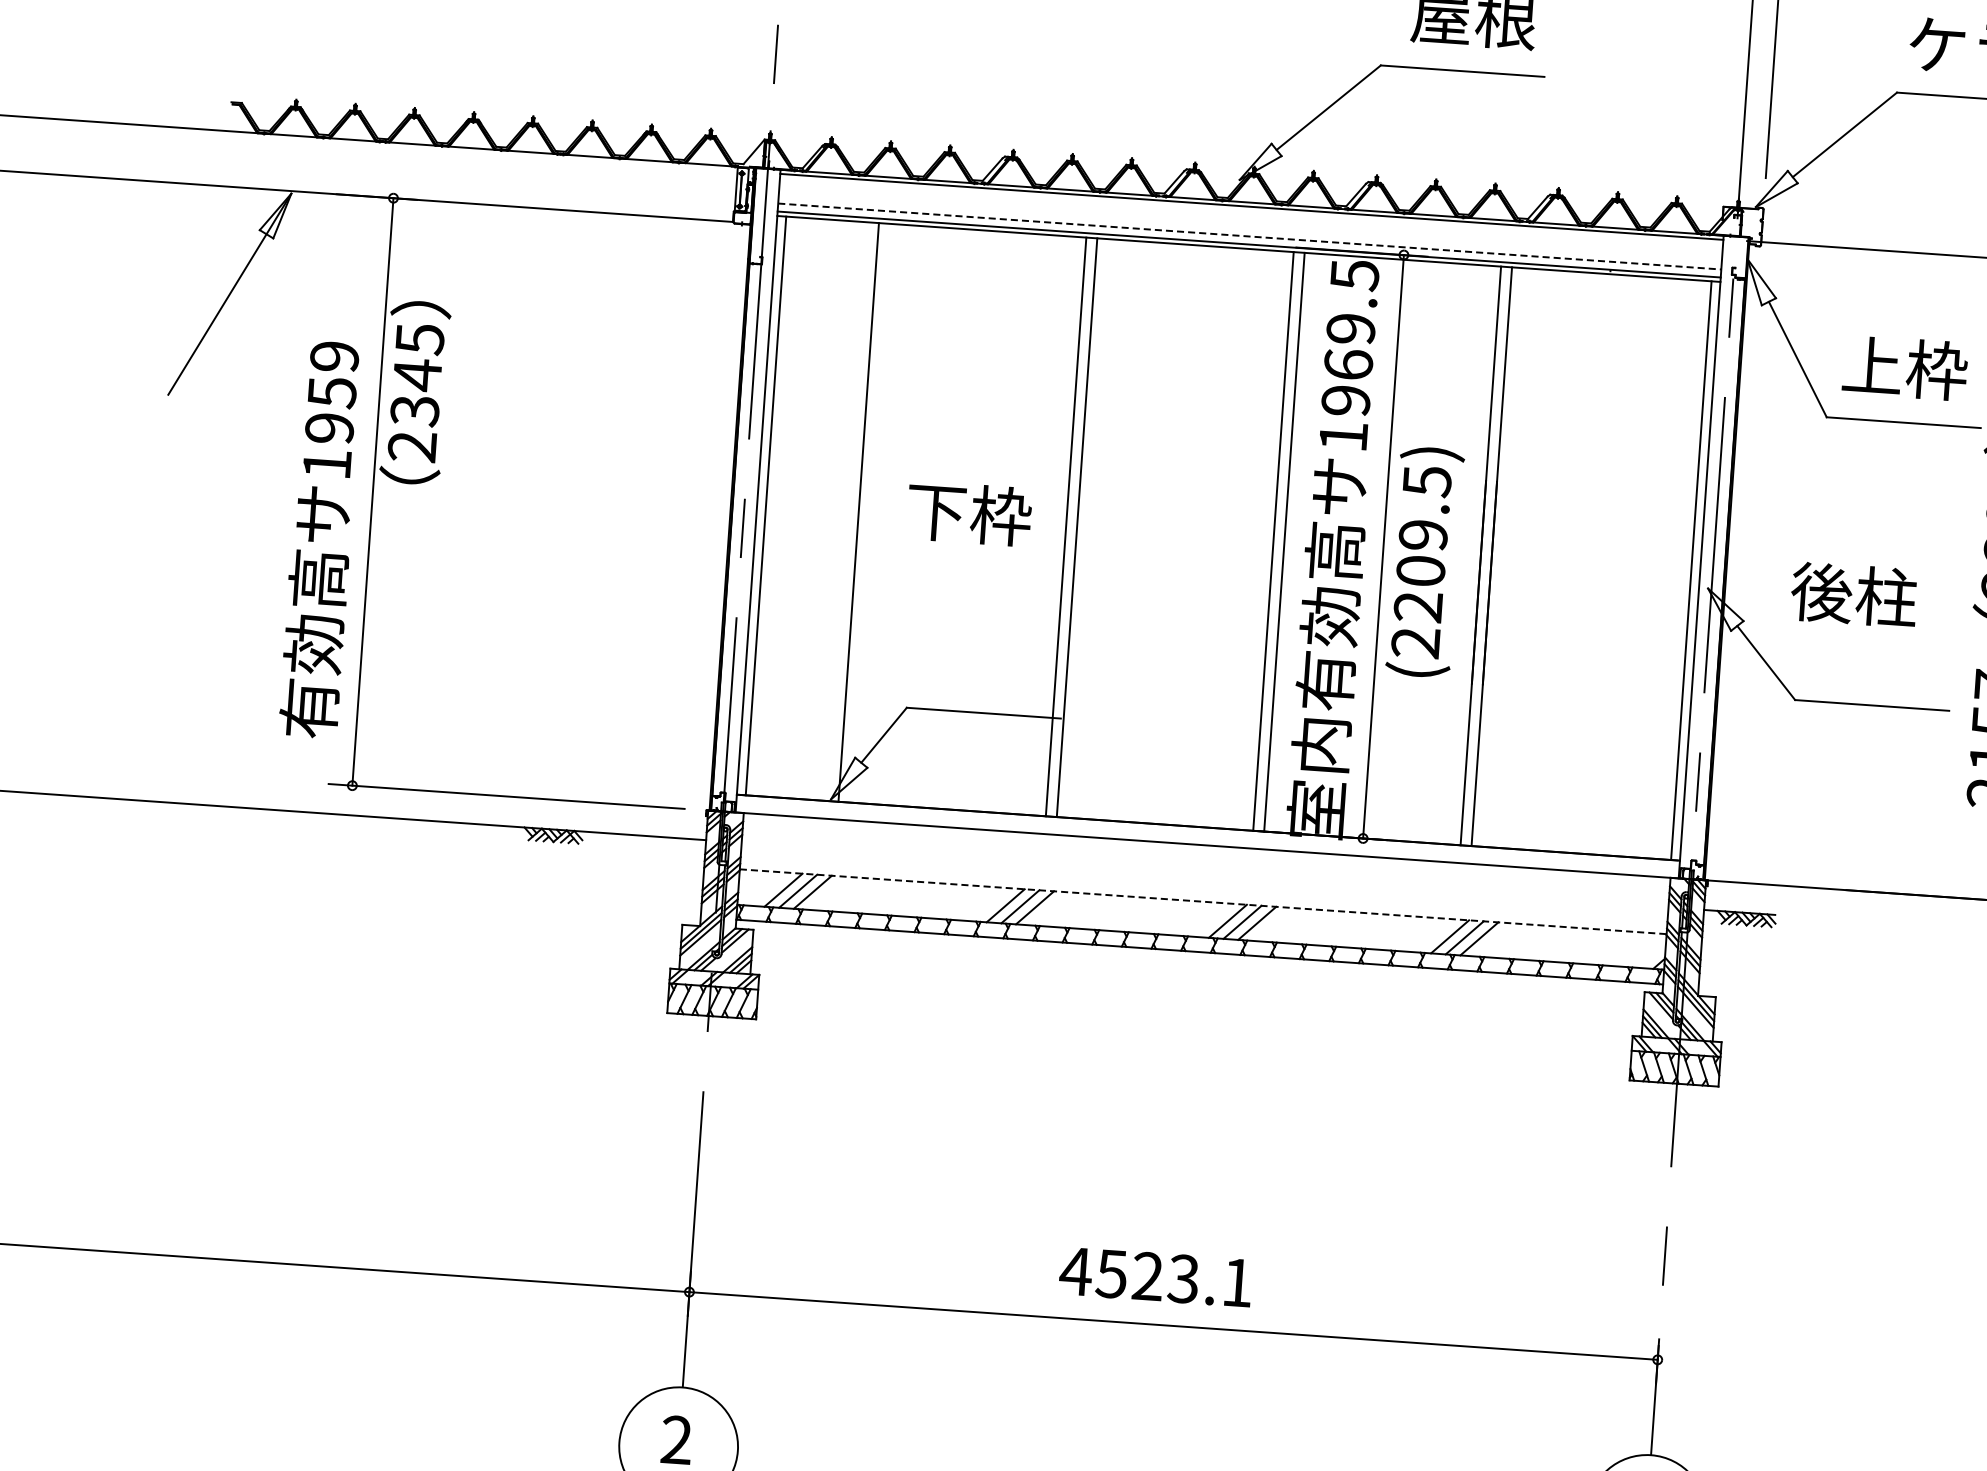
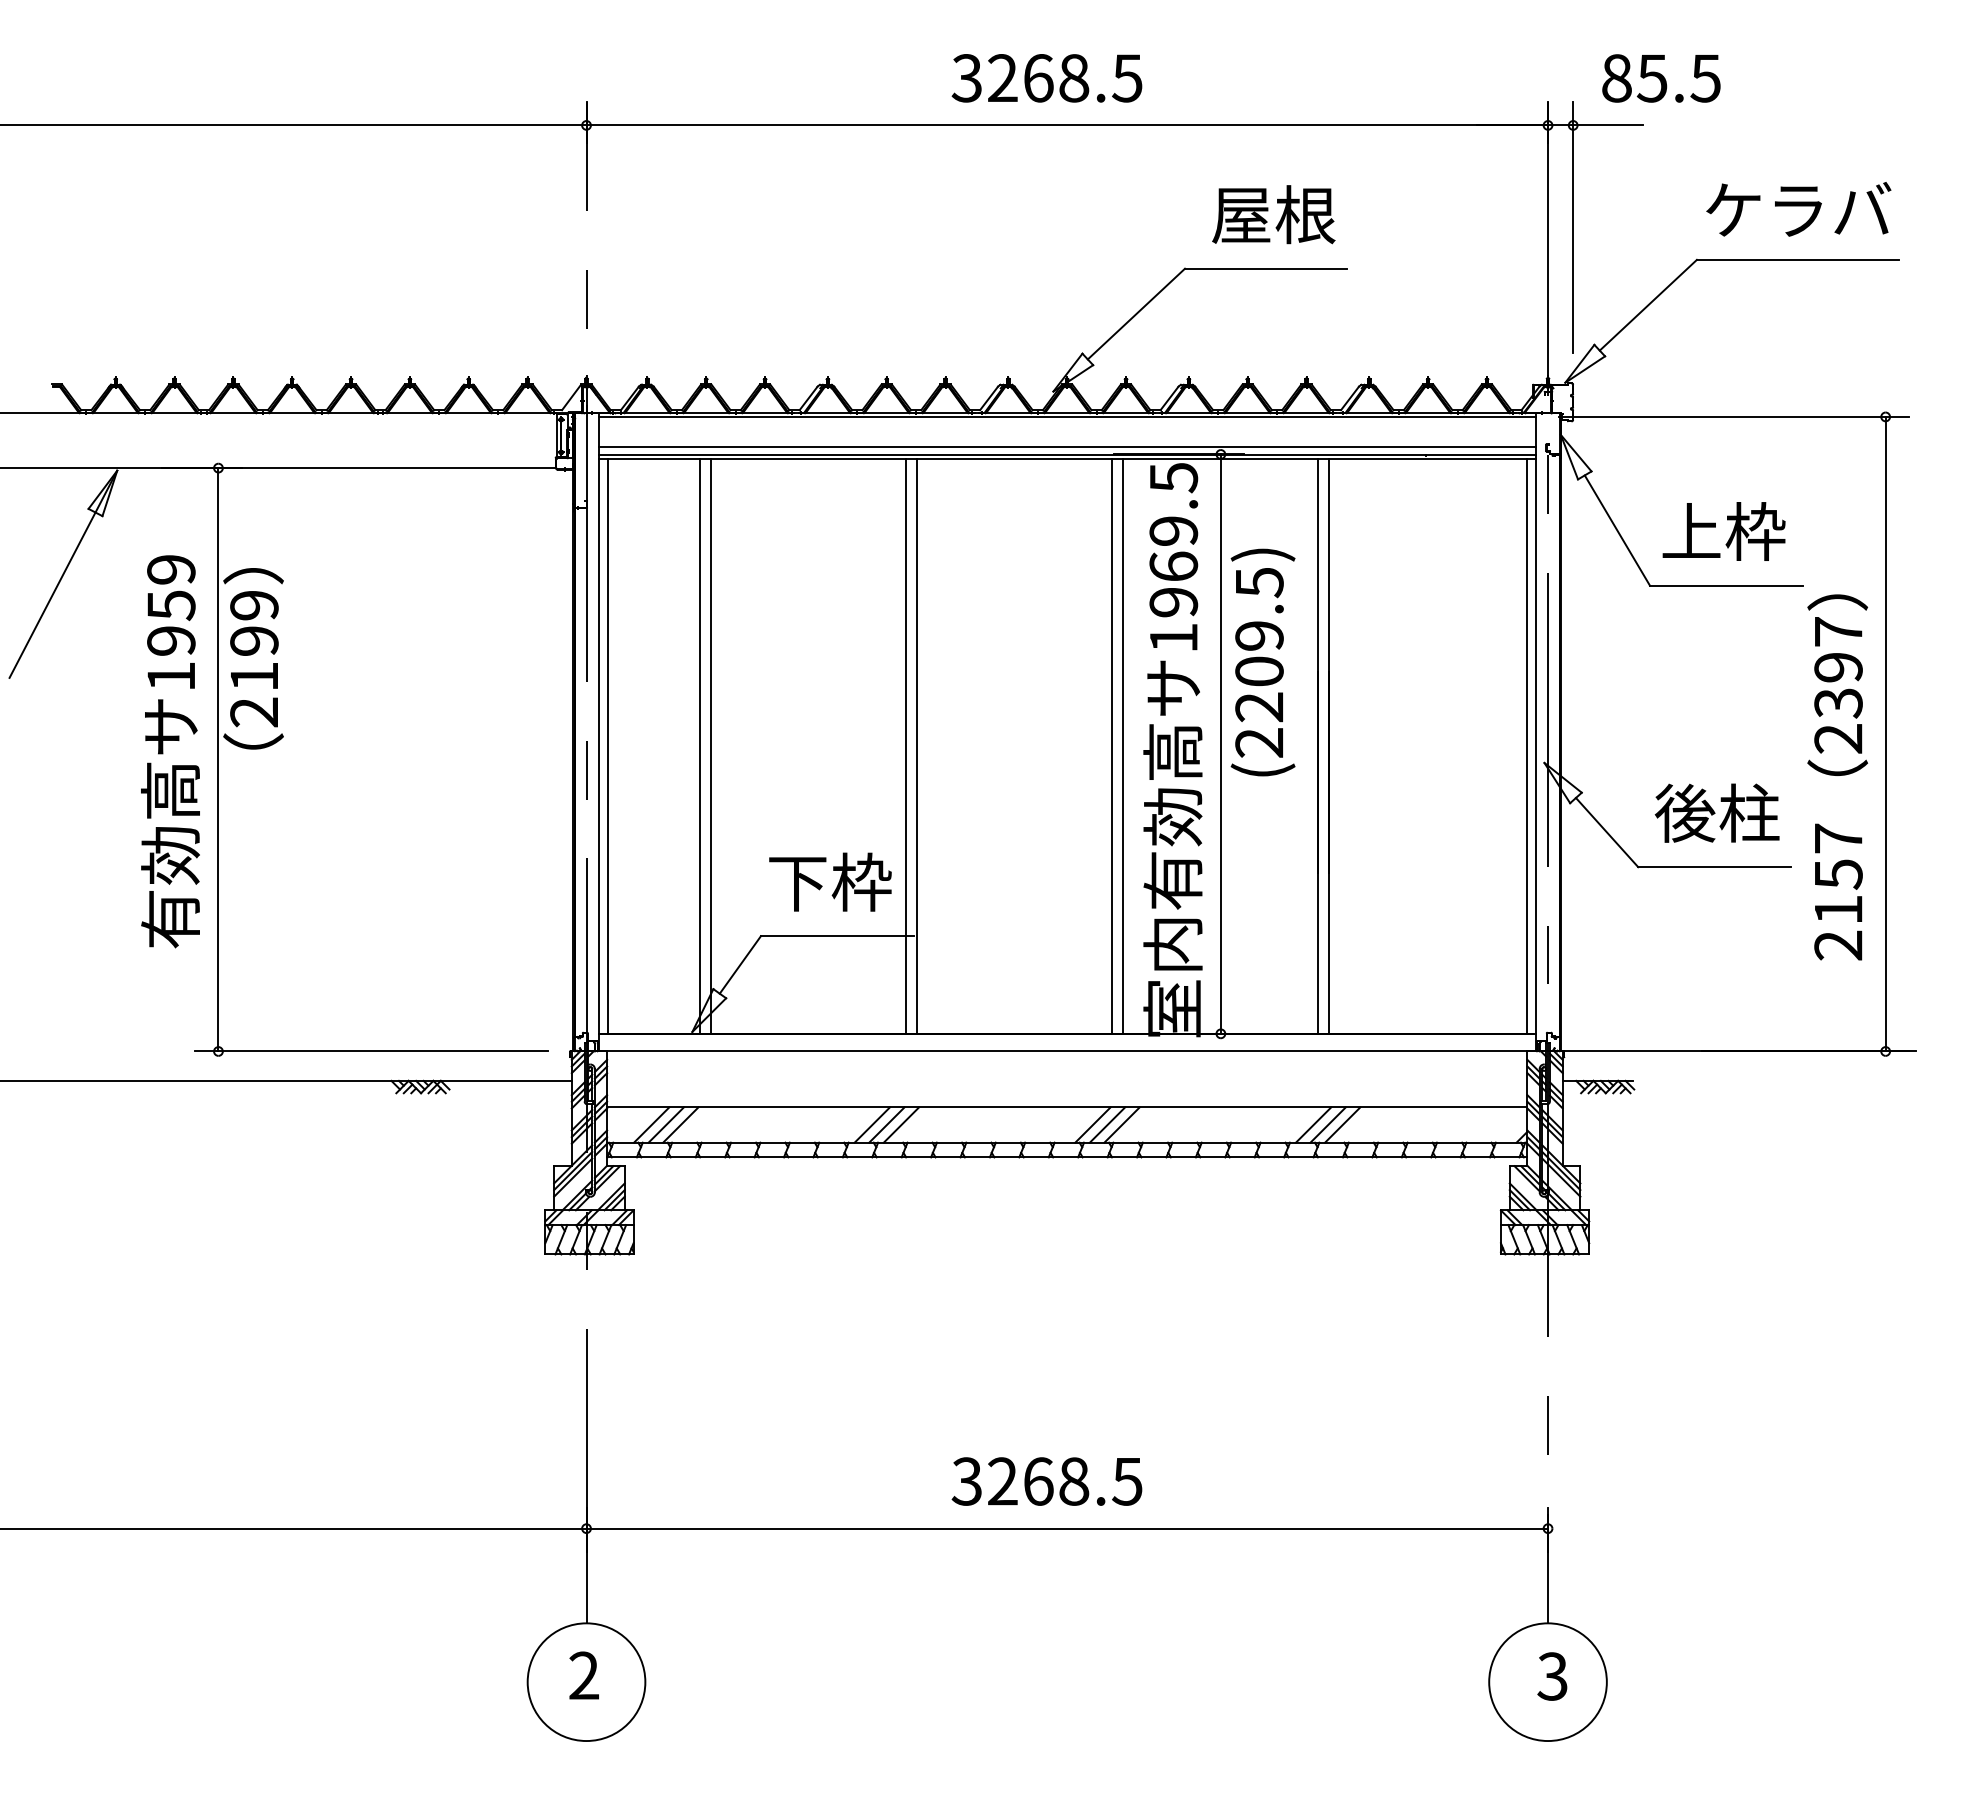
line: (1250, 236) -> (1067, 446), dashed -> solid
text: (417, 375) -> (254, 641), 2345 -> 2199
line: (869, 513) -> (710, 746), added
text: (969, 513) -> (830, 881), moved
text: (321, 539) -> (170, 751), moved
text: (1424, 562) -> (1262, 662), moved
text: (1853, 594) -> (1716, 812), moved
line: (1203, 901) -> (1067, 1107), dashed -> solid
text: (1155, 1277) -> (1046, 1481), 4523.1 -> 3268.5

